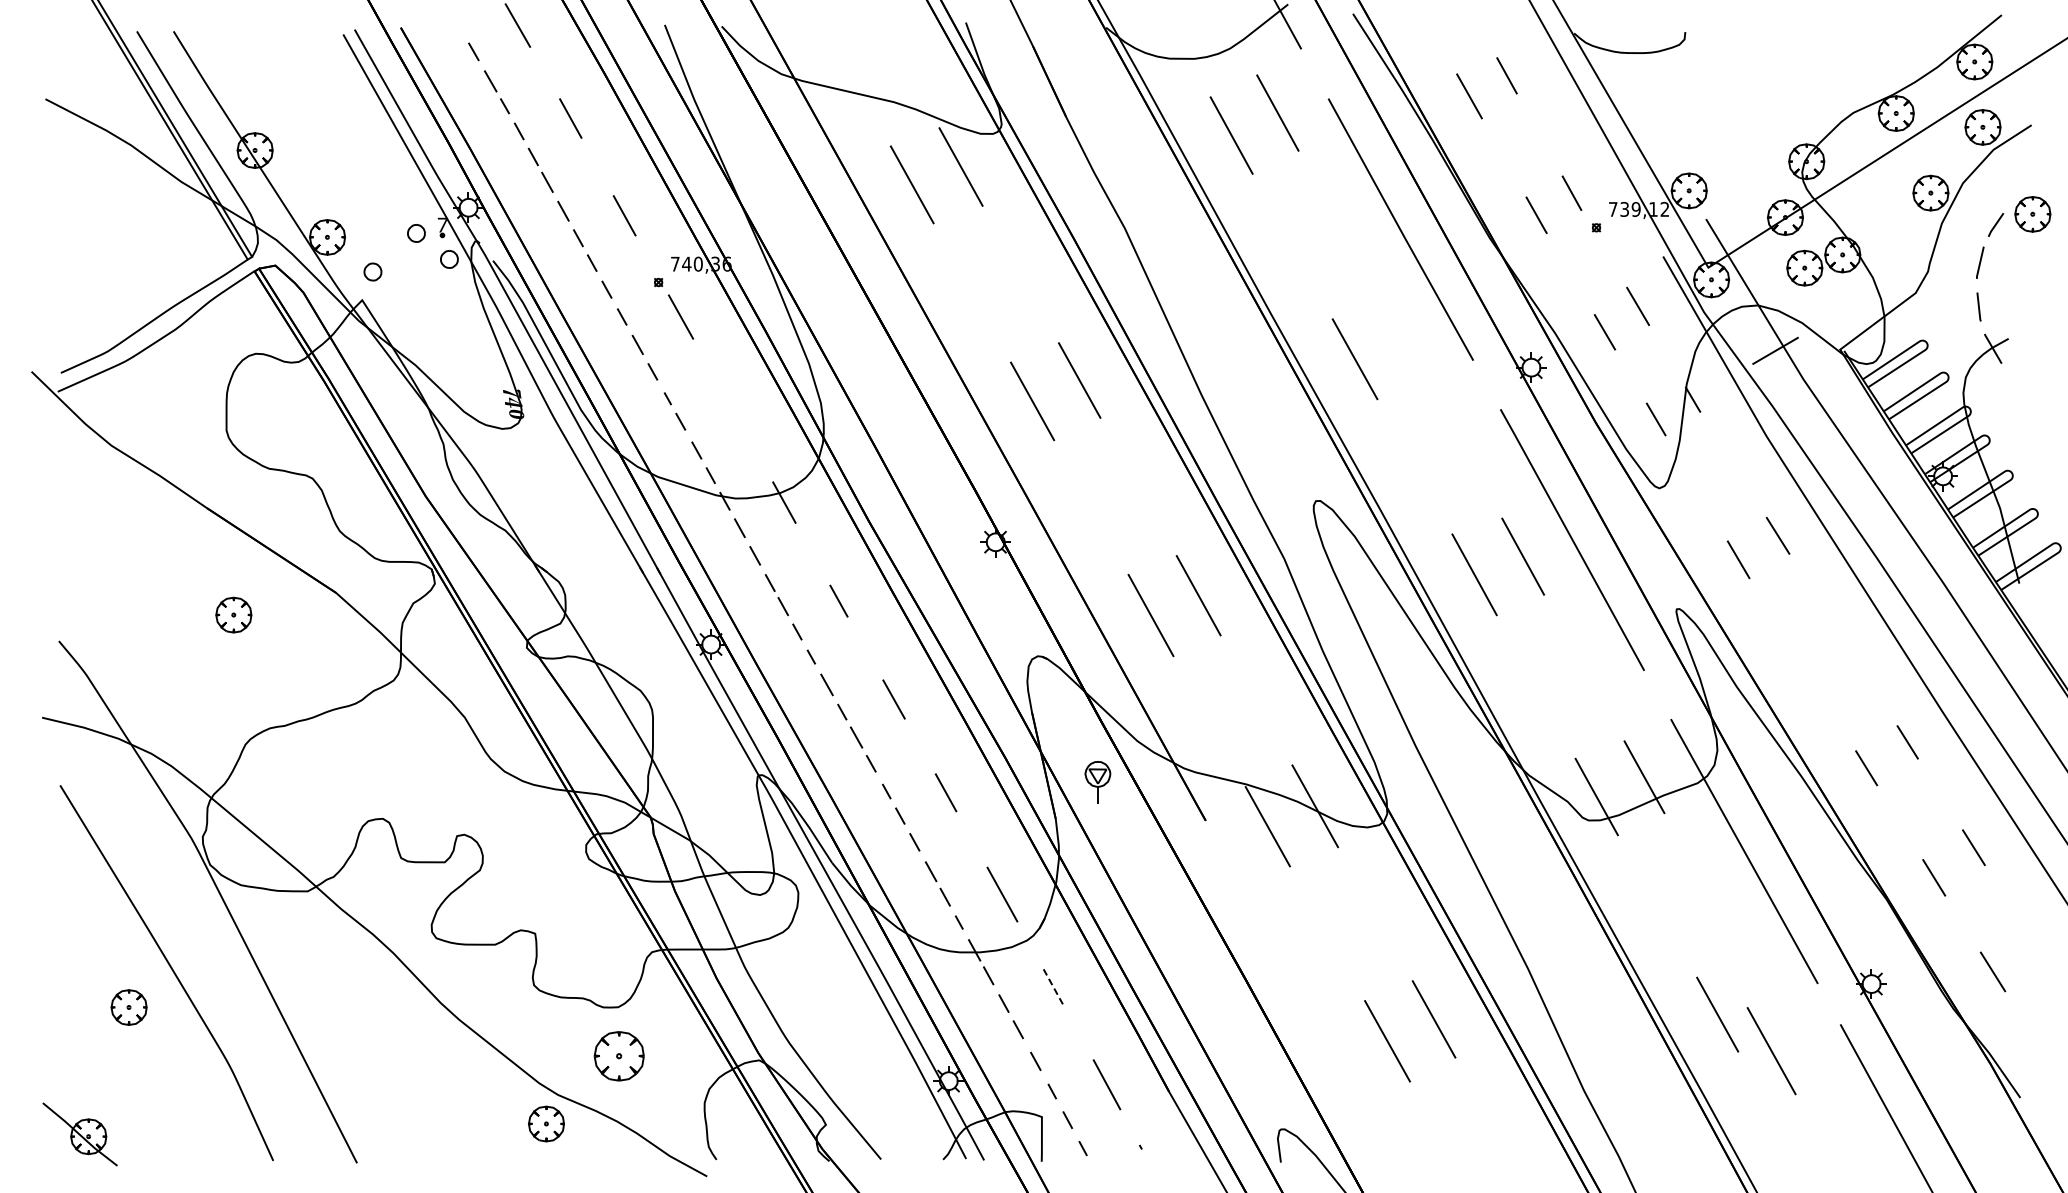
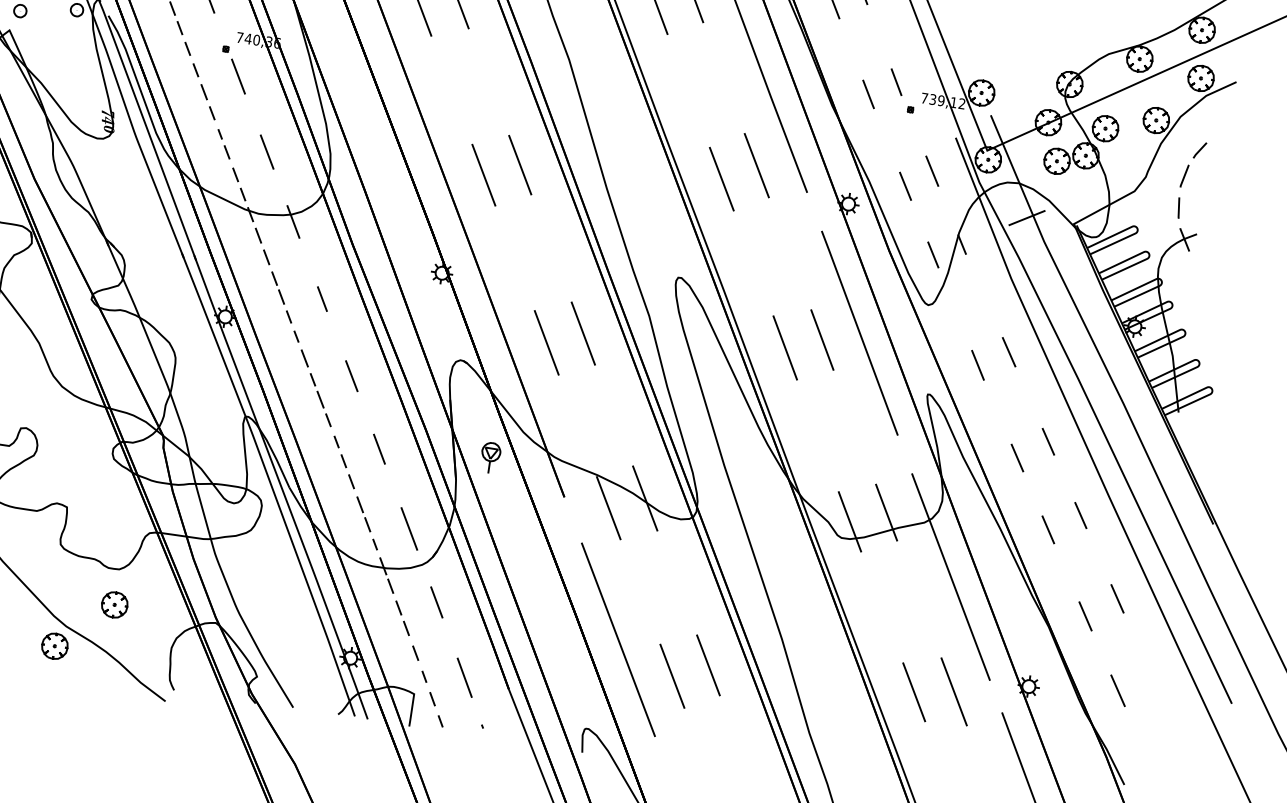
part: (2032, 214) -> (1105, 128), moved
line: (1399, 333) -> (756, 165), added
line: (734, 413) -> (266, 152), added
line: (1849, 648) -> (1048, 441), added
line: (1810, 677) -> (1017, 458), added
line: (1054, 988) -> (437, 602), dashed -> solid
line: (1306, 1002) -> (617, 639), added
line: (1771, 1051) -> (954, 692), moved
part: (618, 1055) -> (114, 604), size x0.71

